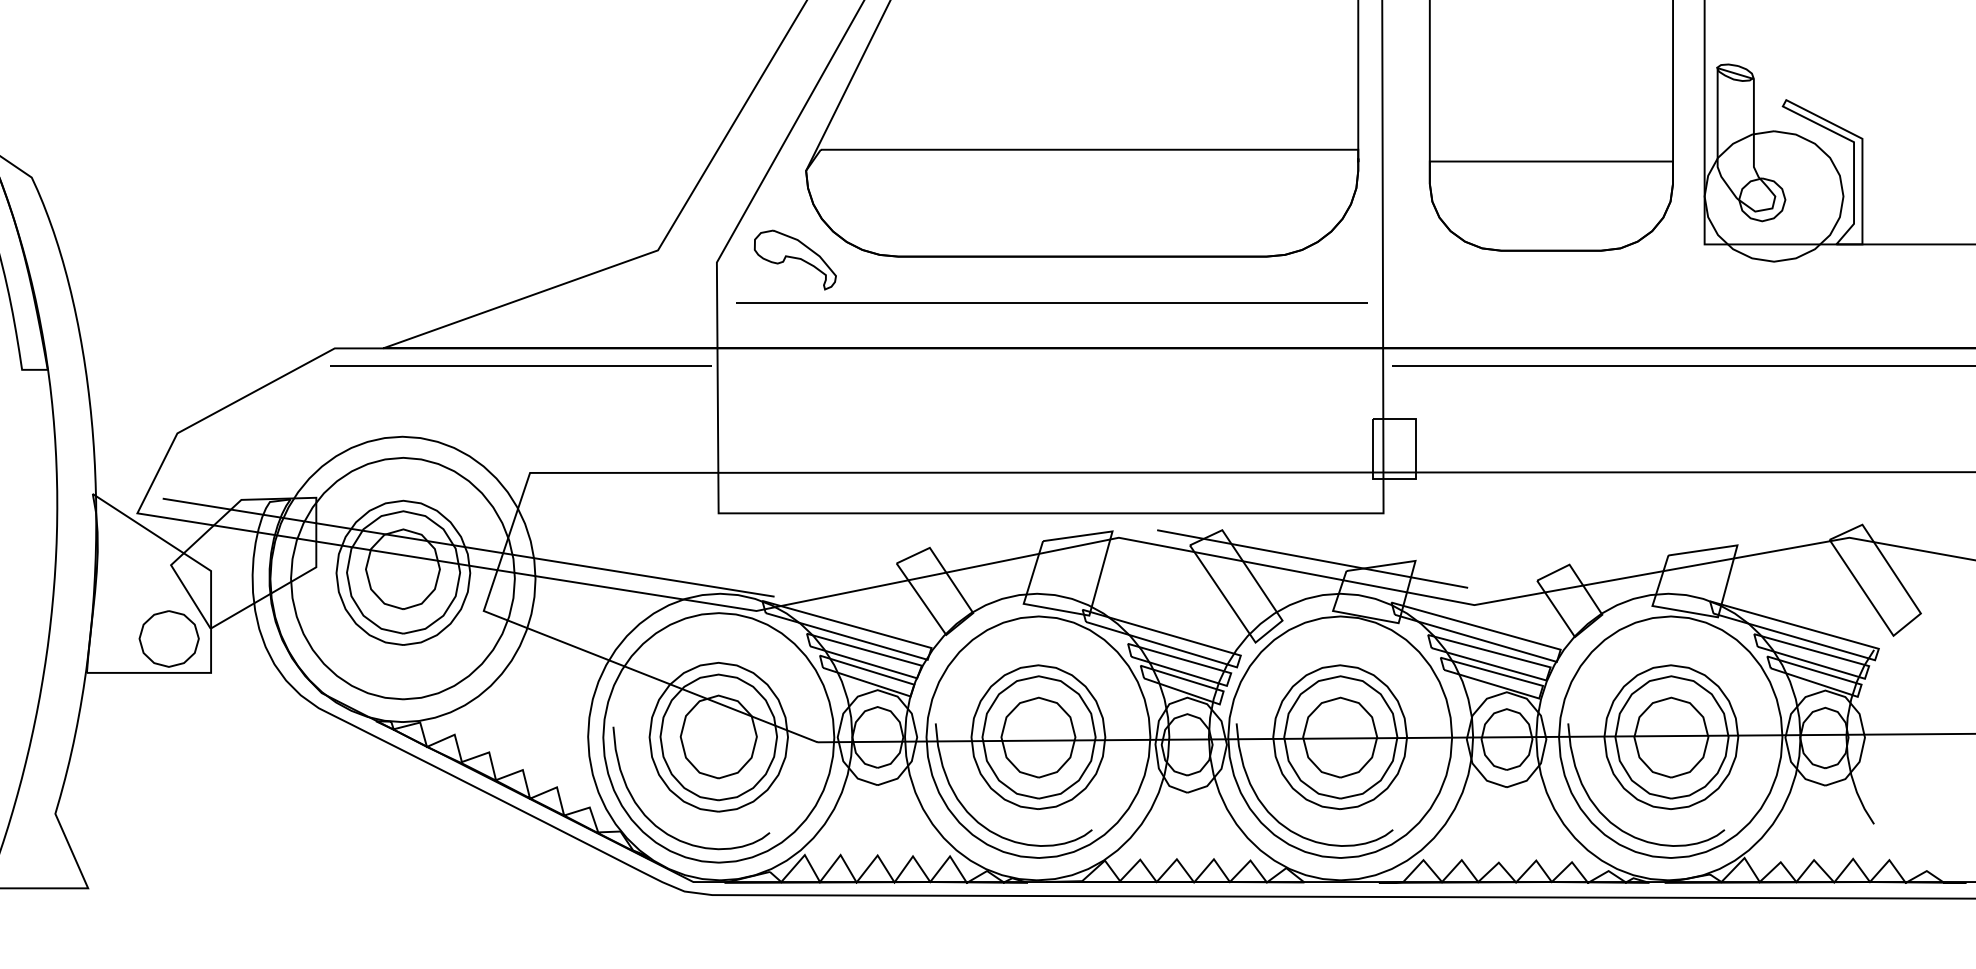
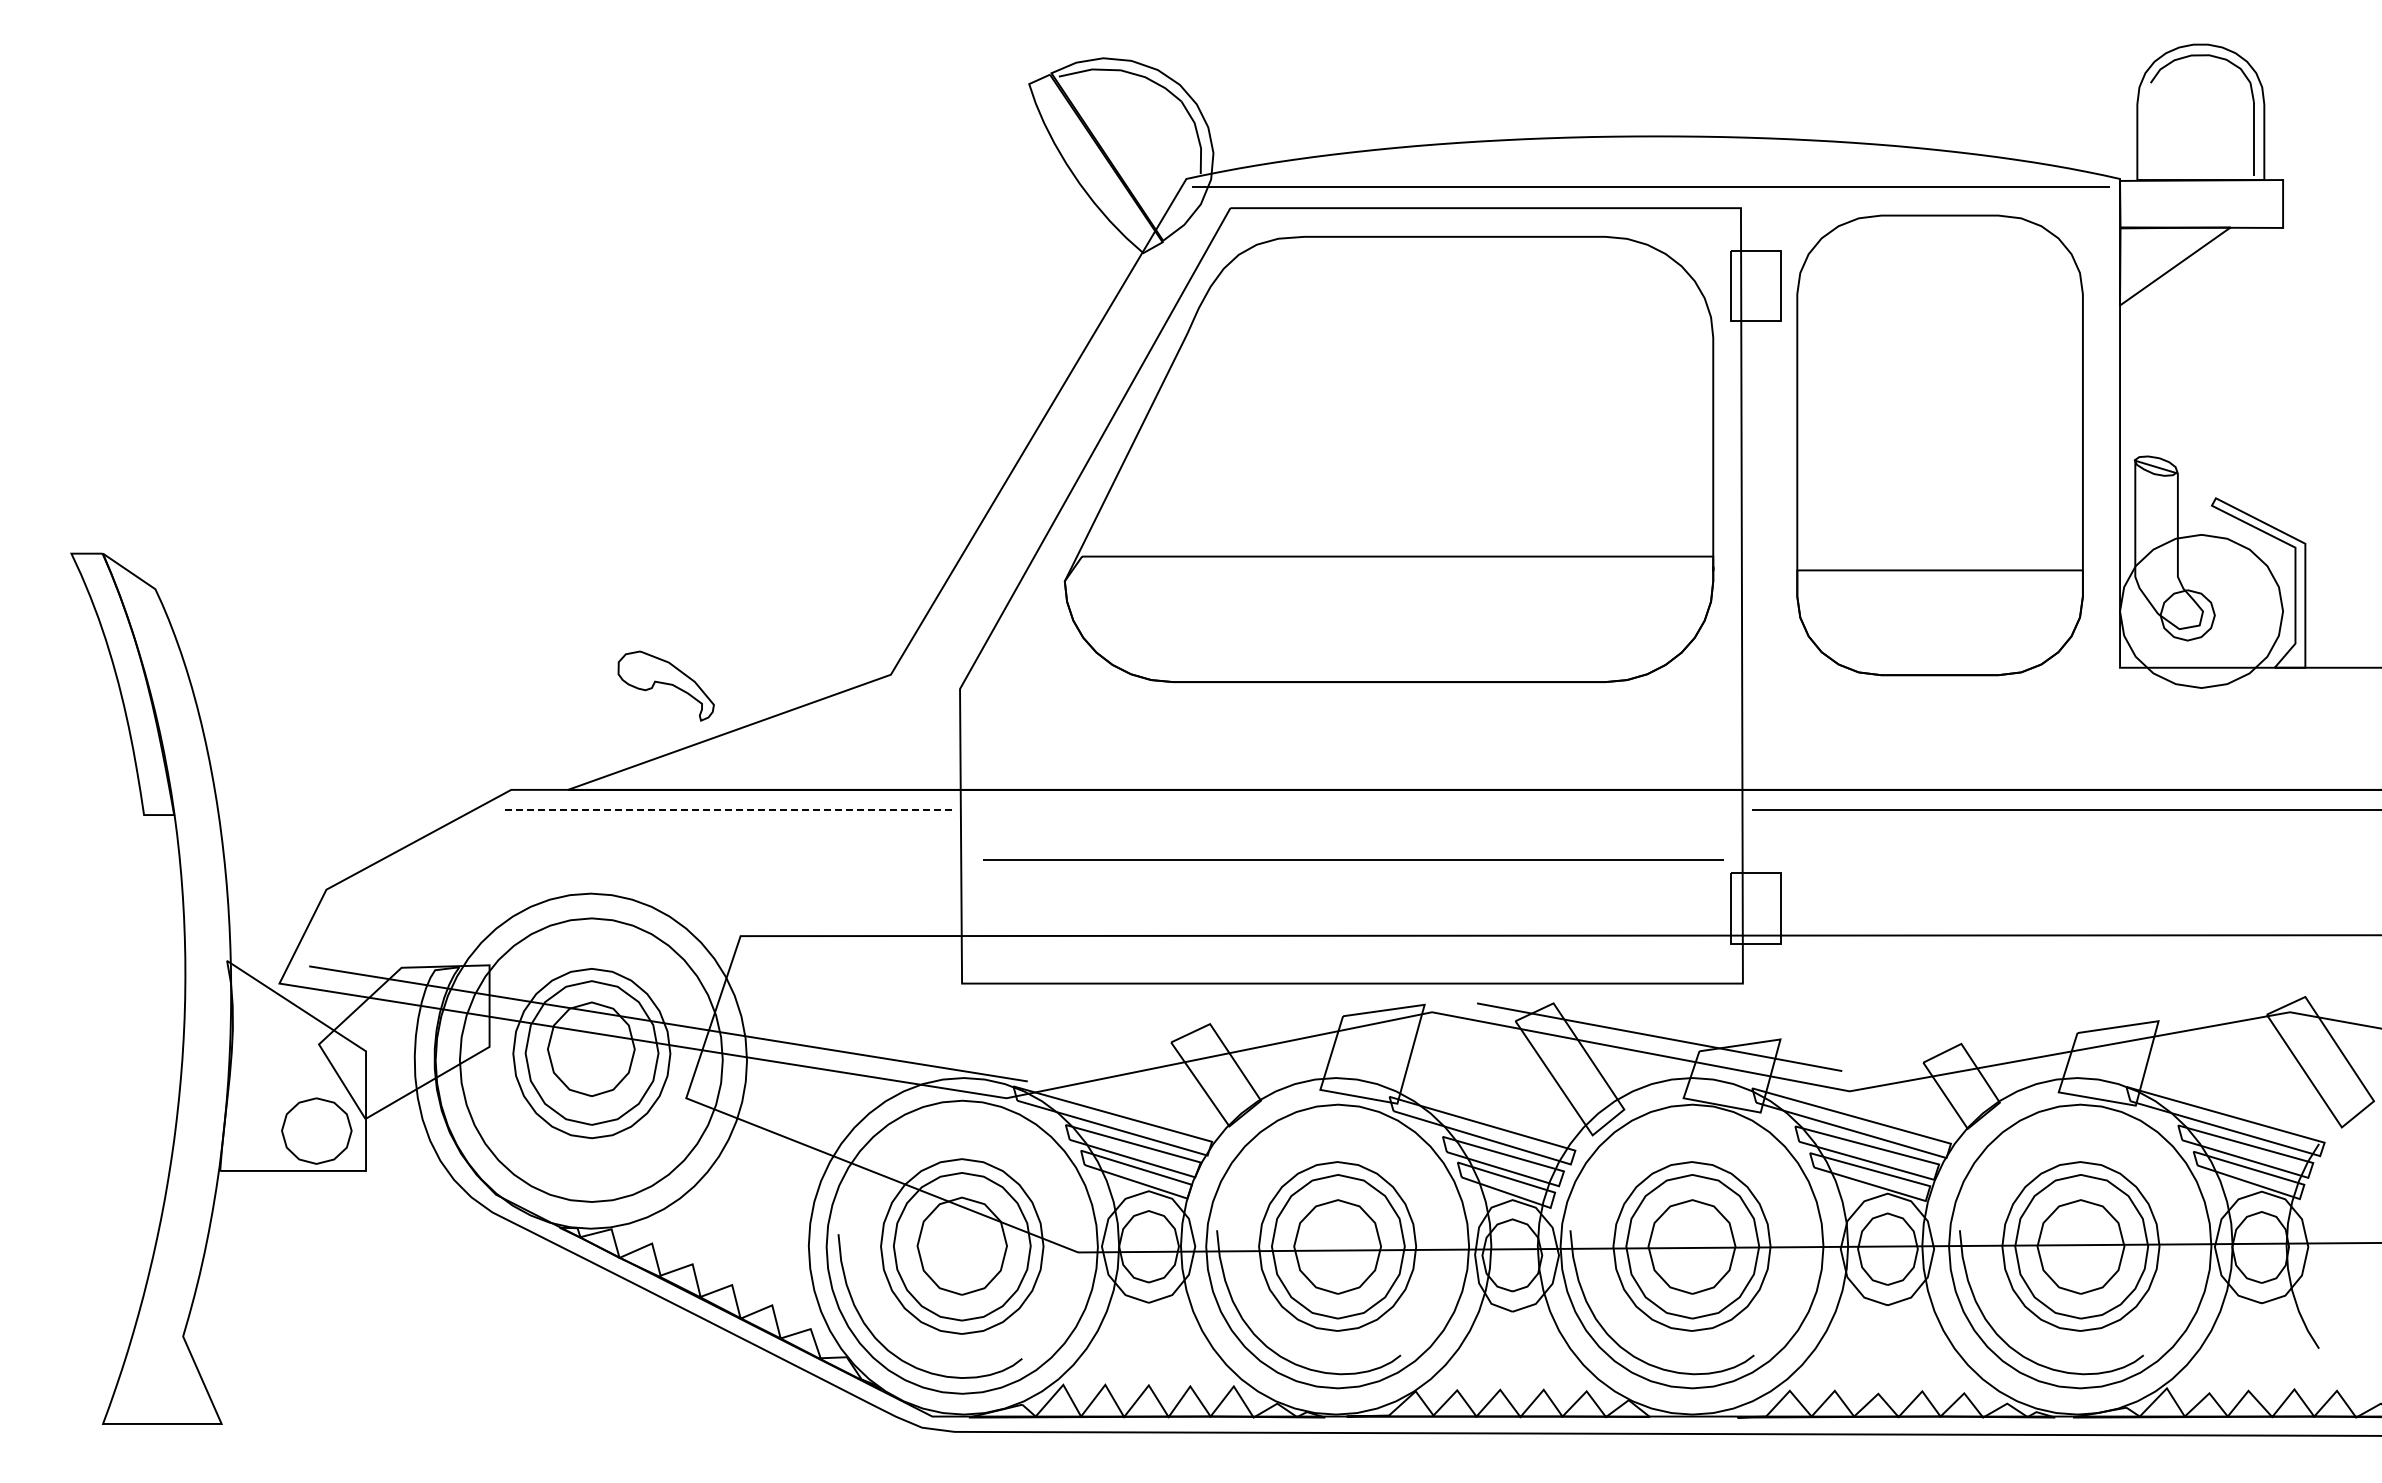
part: (794, 259) -> (665, 685), moved
line: (1051, 302) -> (1353, 859), moved
line: (521, 365) -> (730, 810), solid -> dashed

